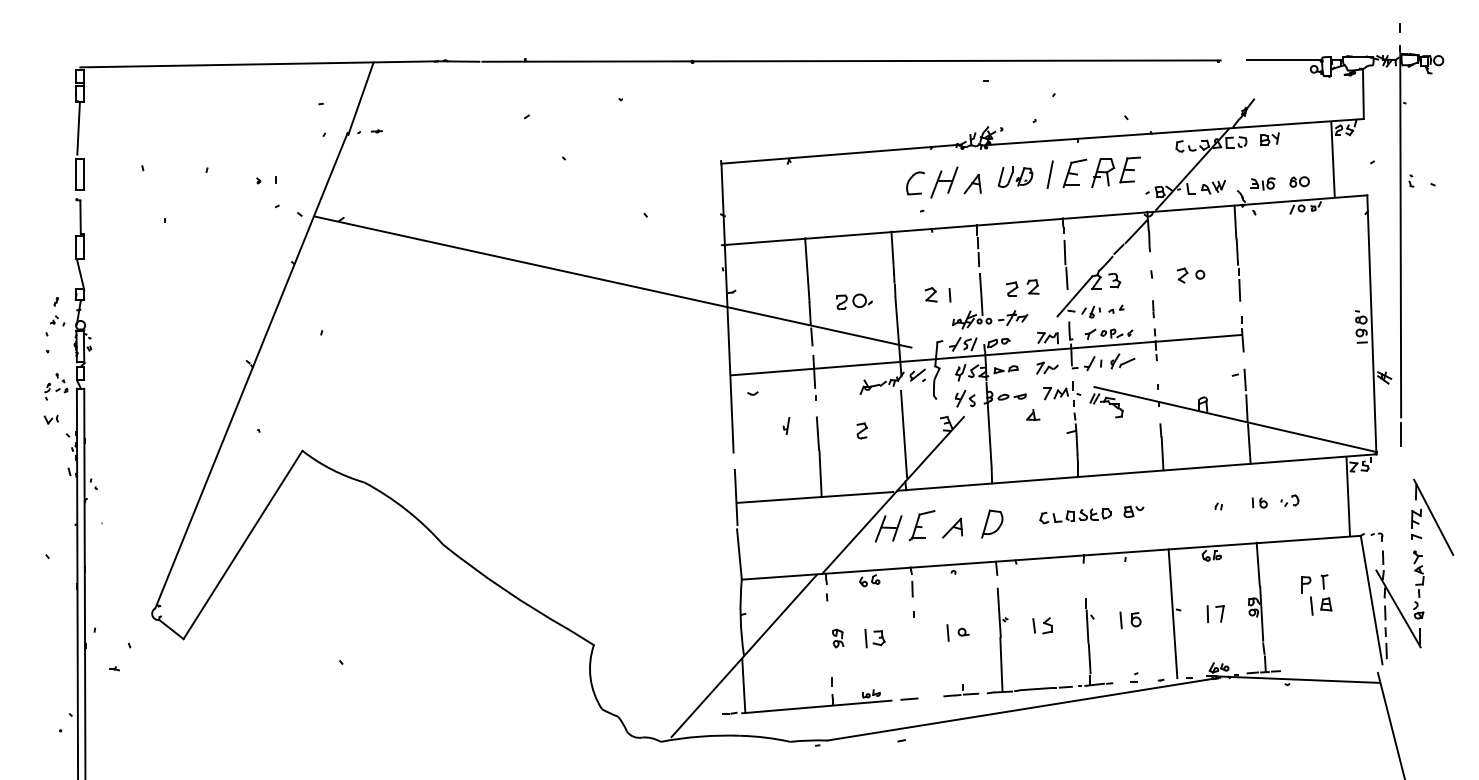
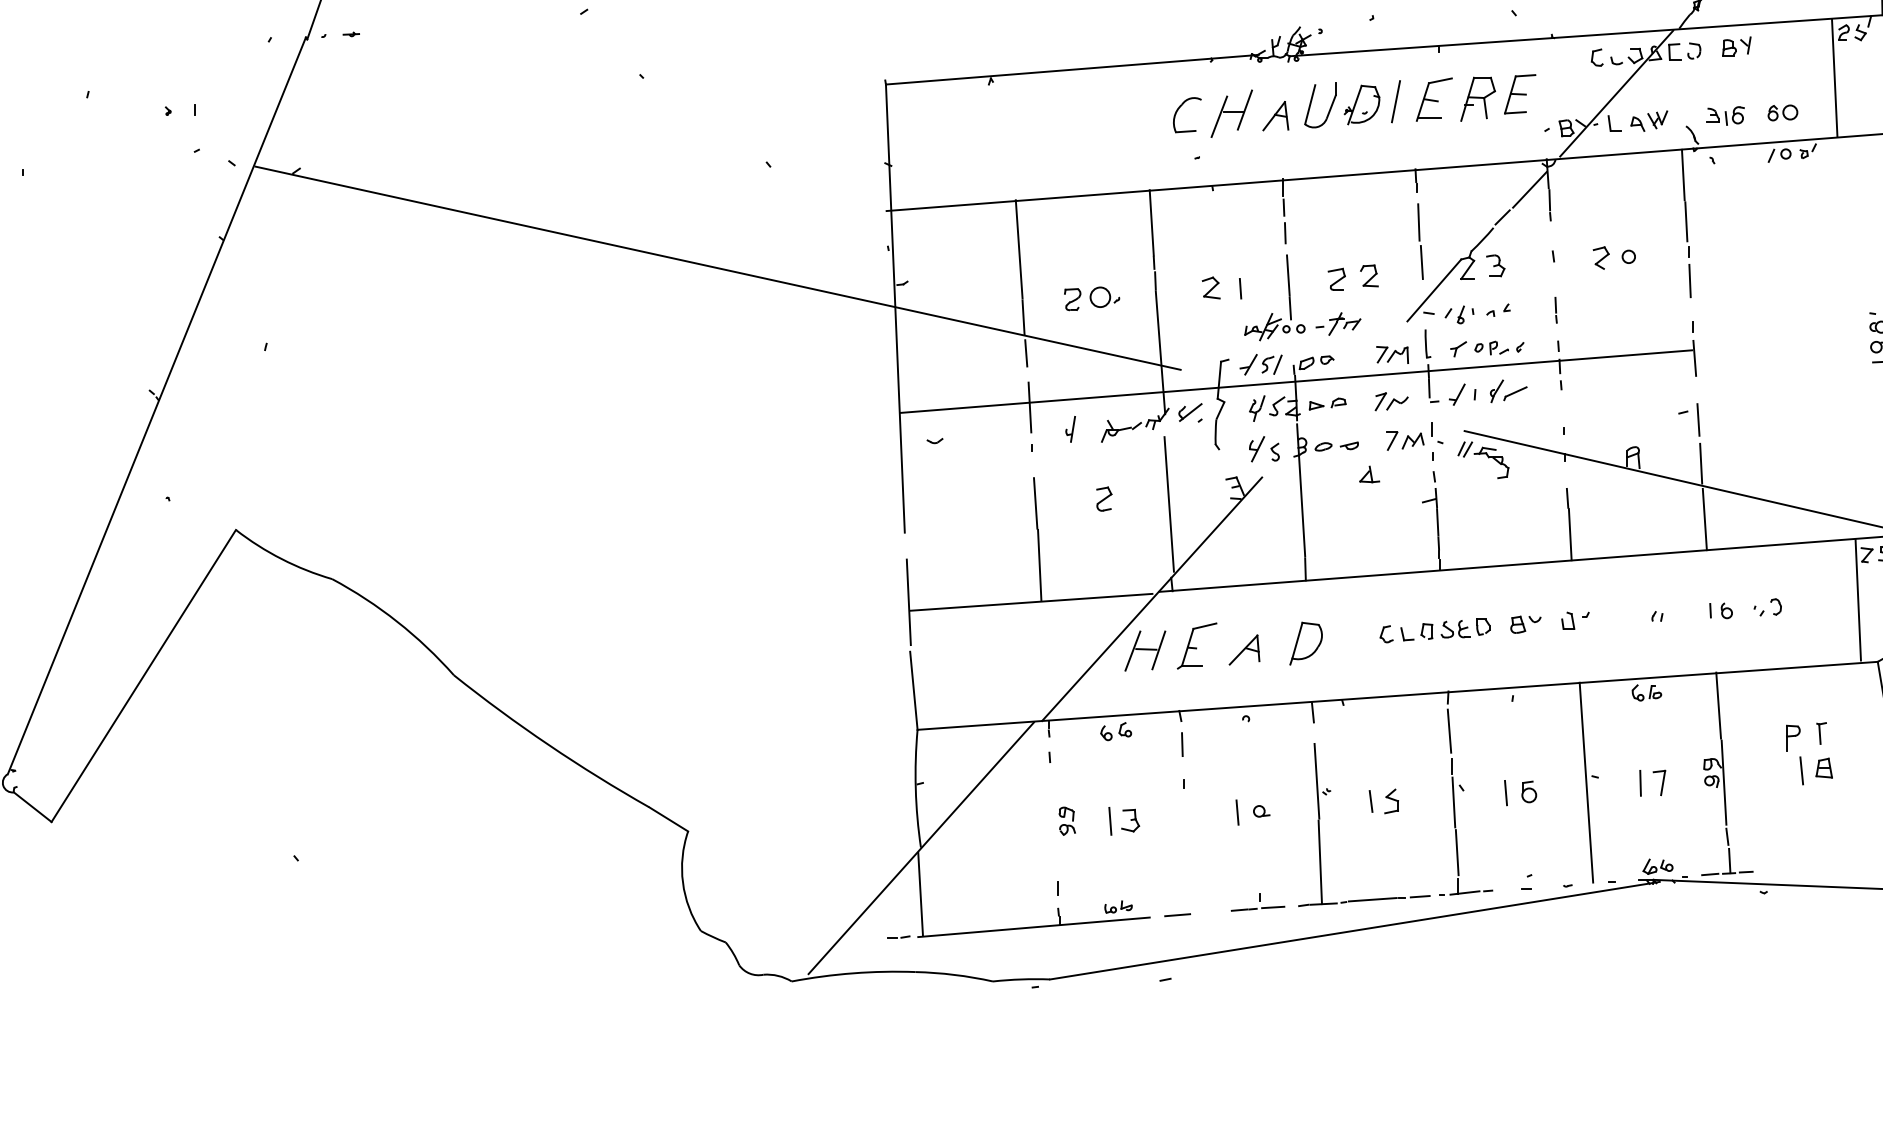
part: (1015, 176) -> (1342, 104), size x1.43
part: (786, 425) -> (1070, 428), moved
part: (1165, 509) -> (1574, 620), added
line: (1084, 580) -> (1449, 731), added

